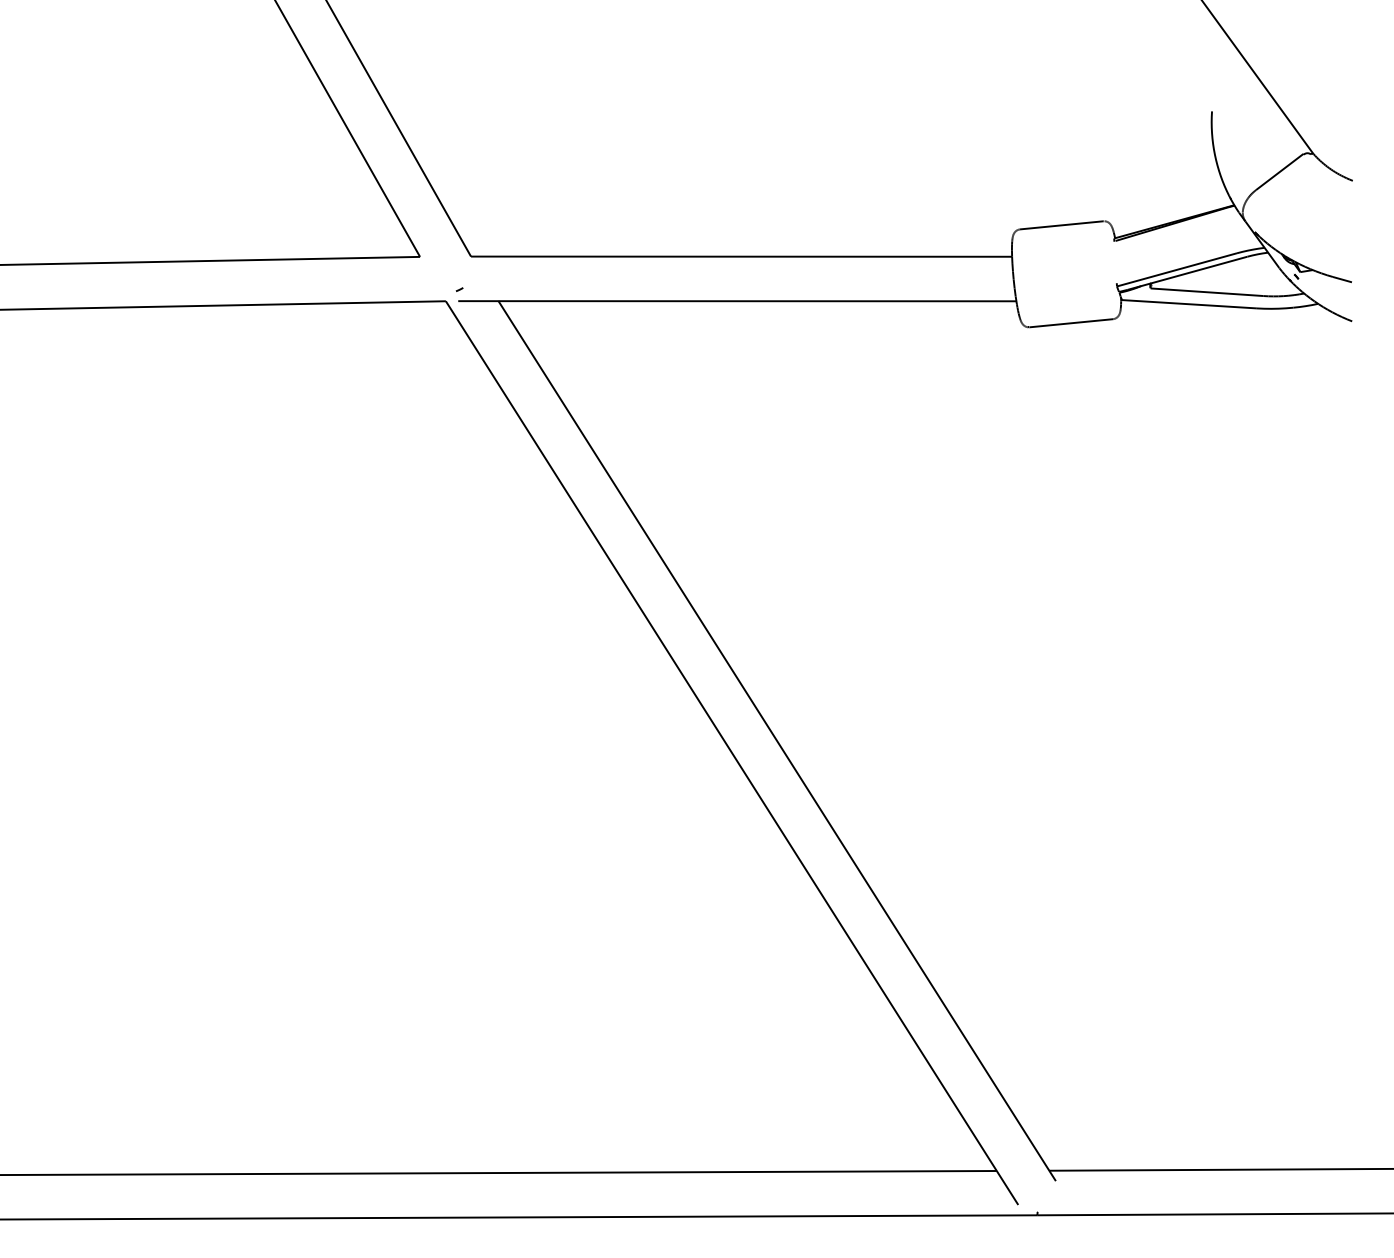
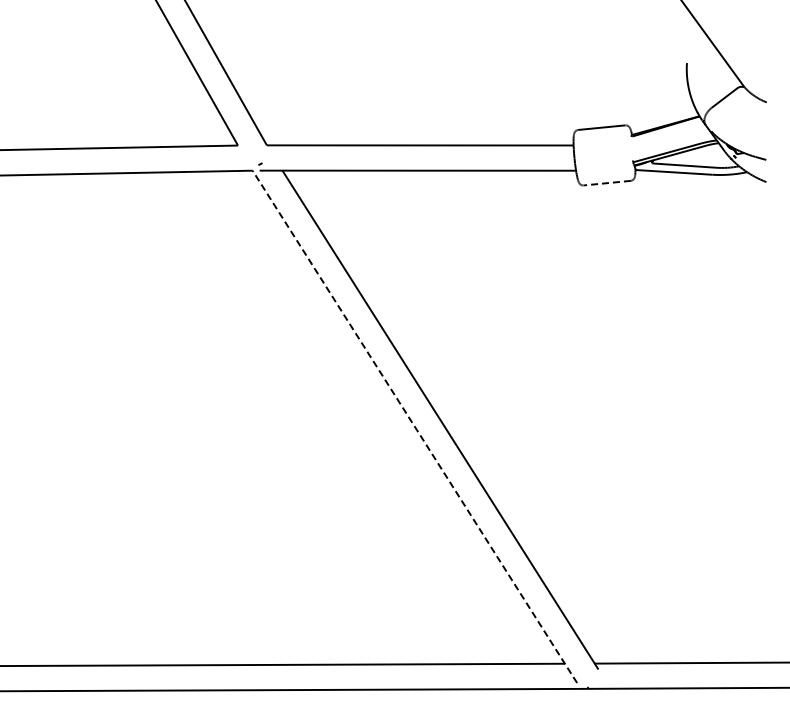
line: (1071, 323) -> (607, 183), solid -> dashed
line: (731, 752) -> (414, 426), solid -> dashed

